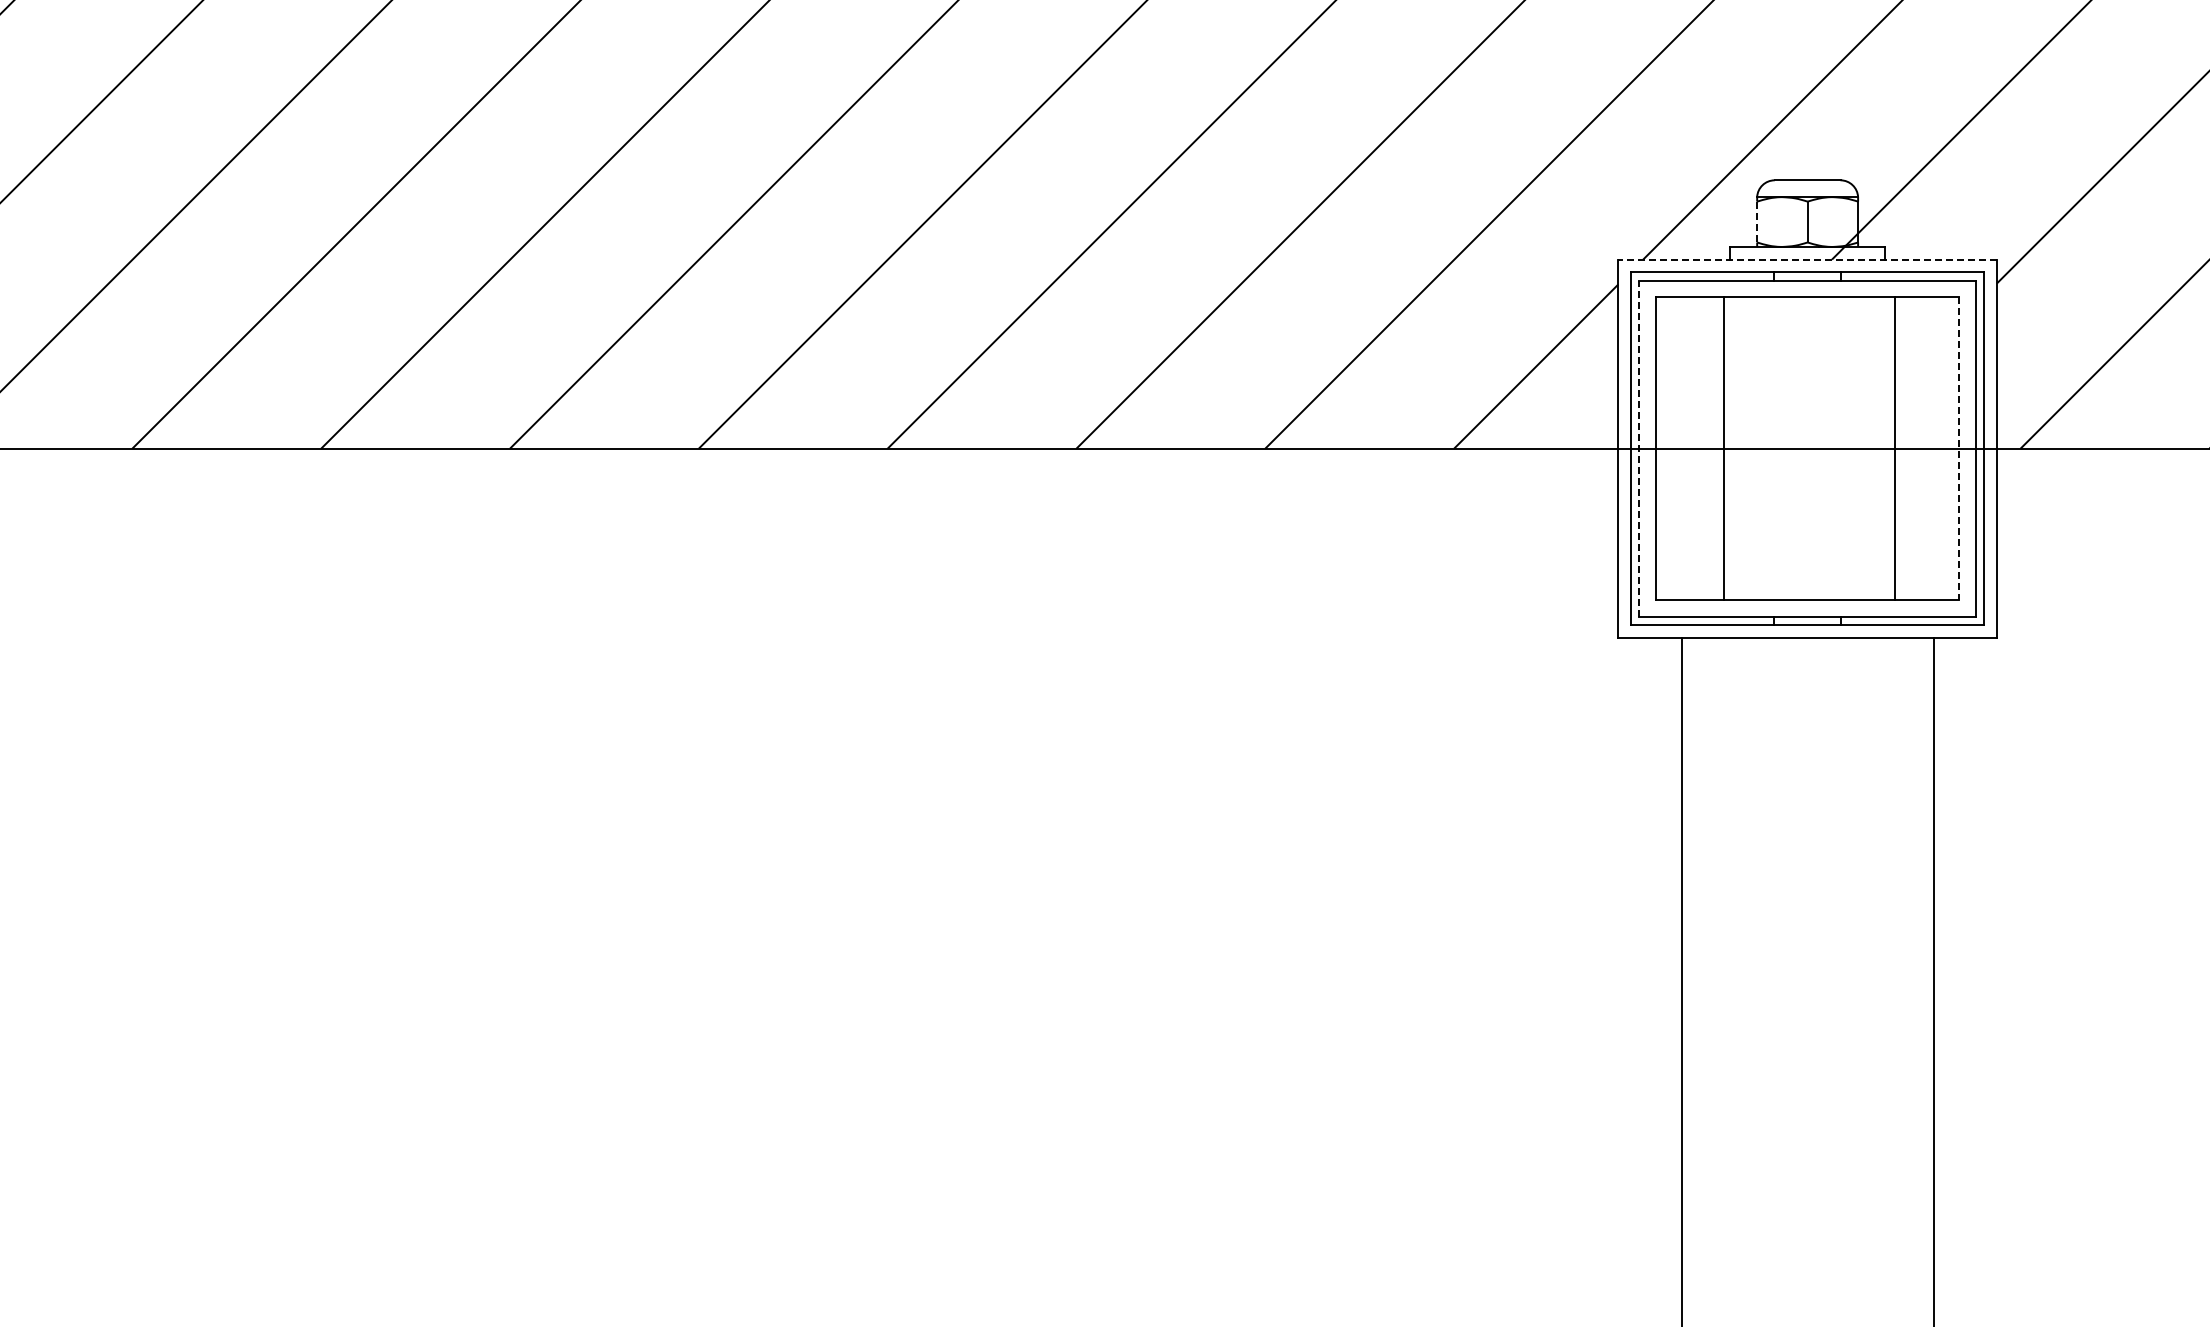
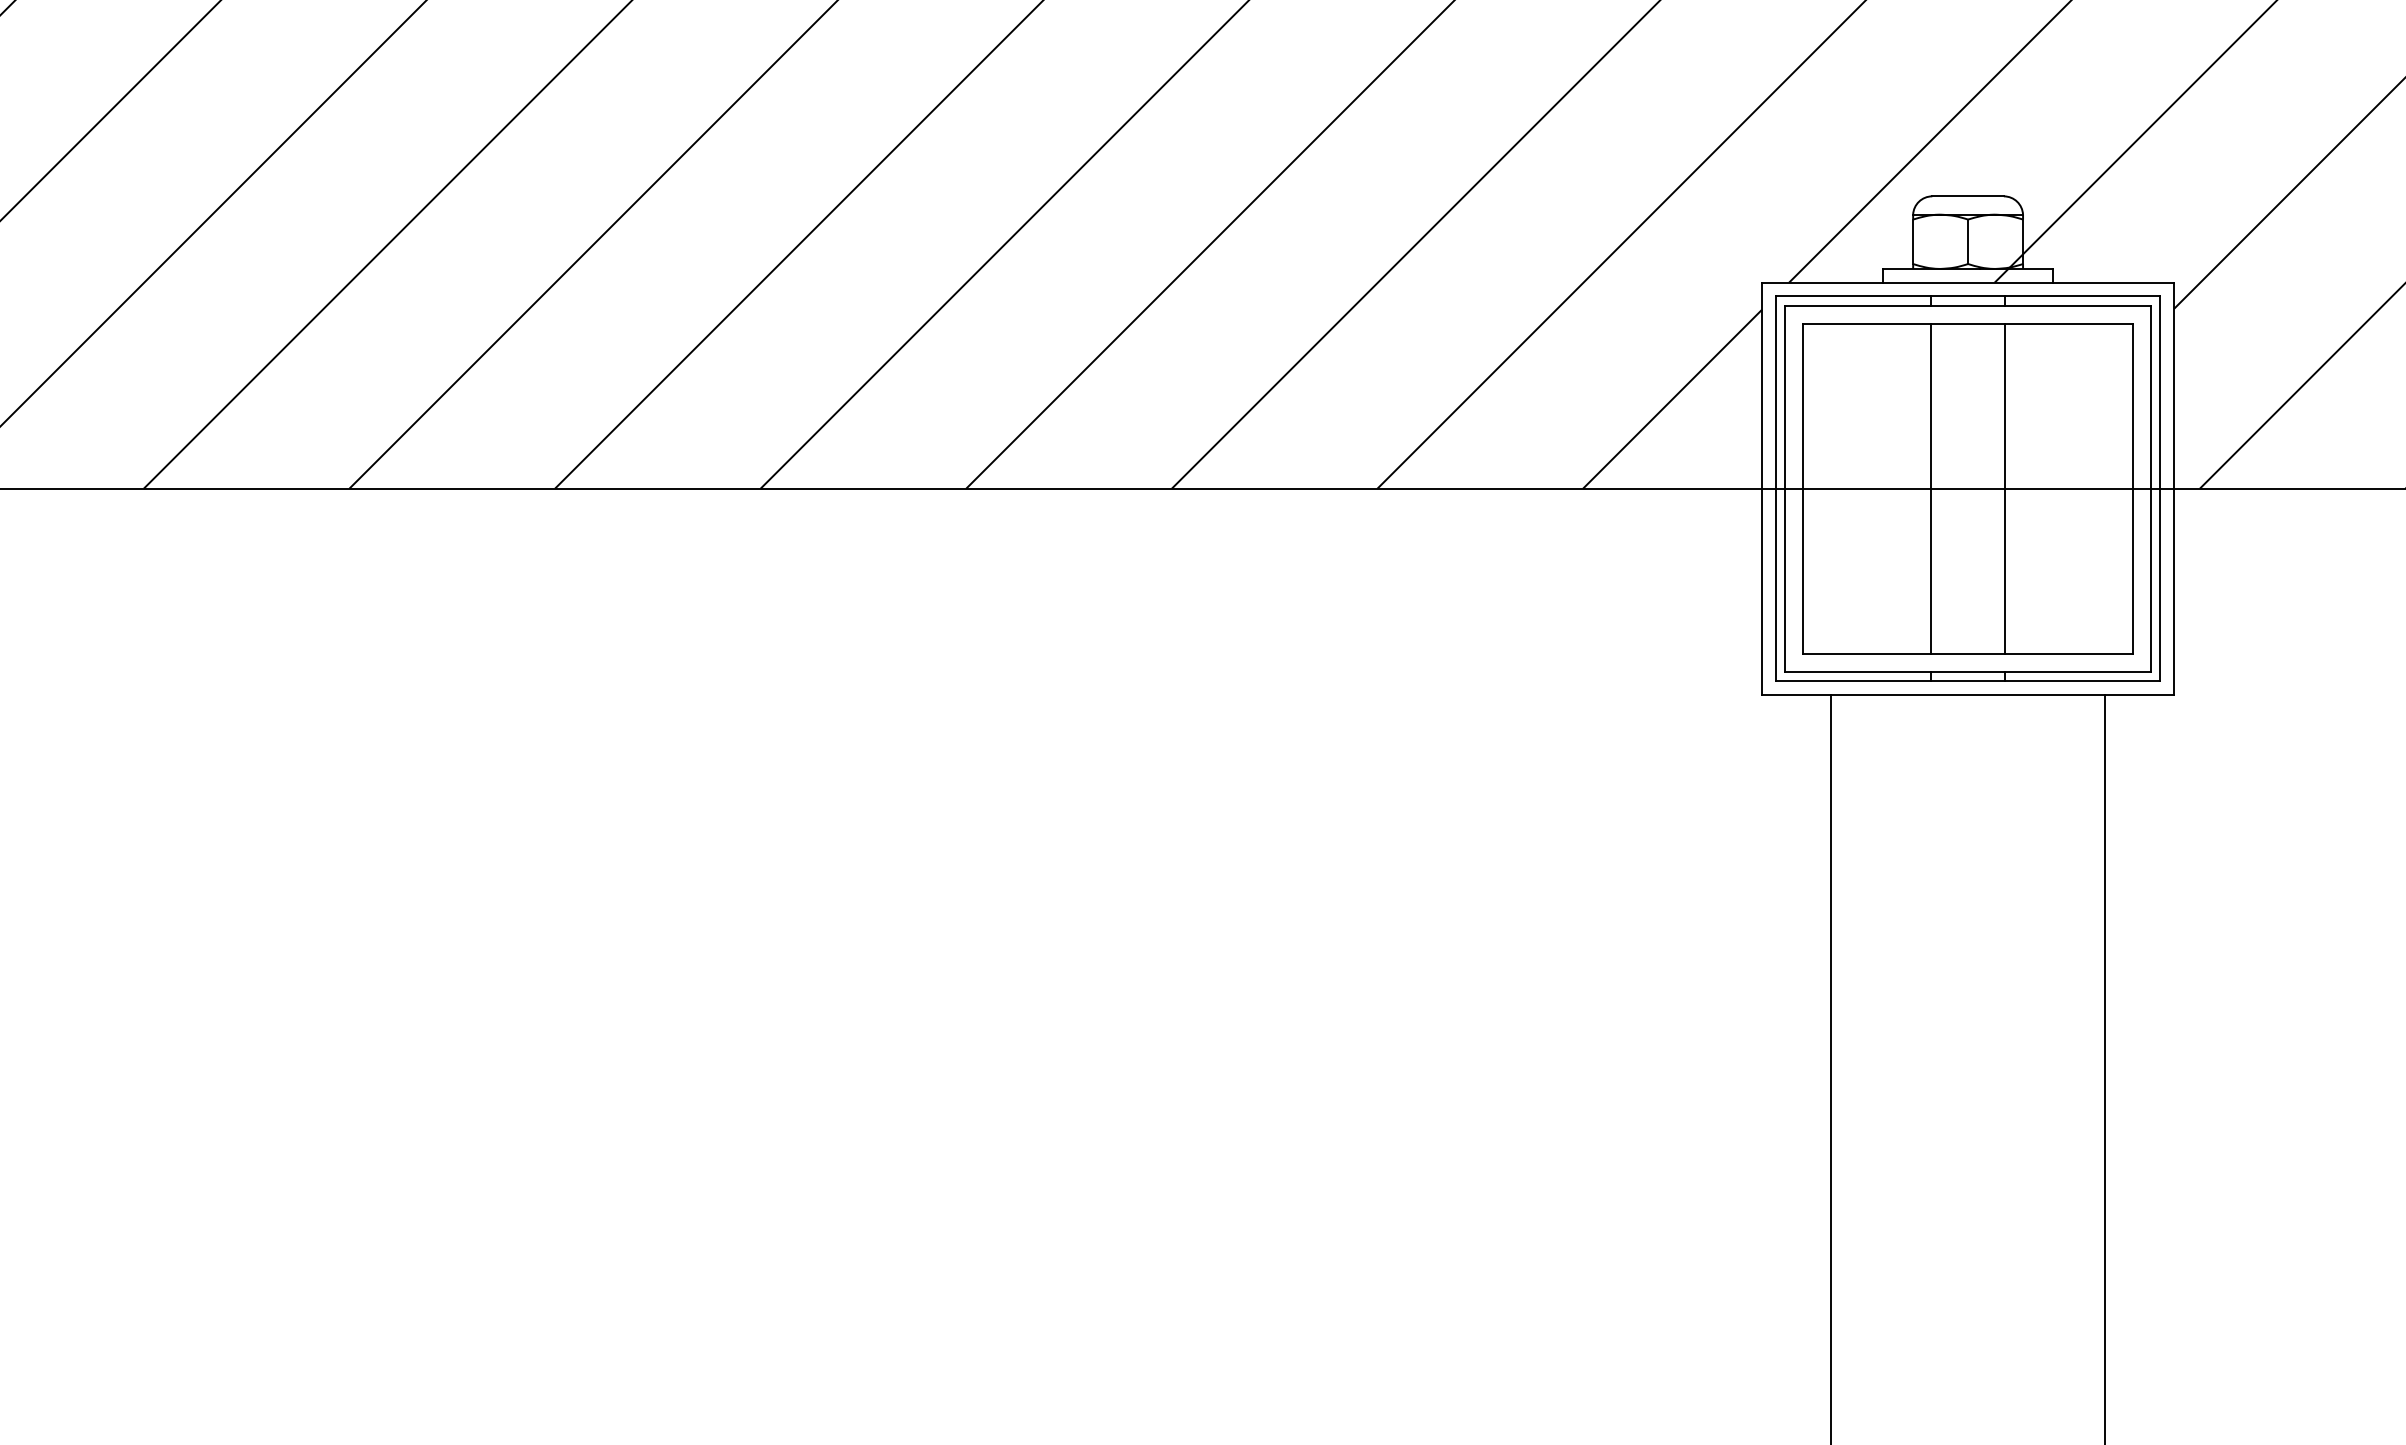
line: (1757, 221) -> (1913, 241), dashed -> solid
line: (1807, 259) -> (1967, 282), dashed -> solid
line: (1639, 448) -> (1785, 488), dashed -> solid
line: (1724, 448) -> (1932, 488), moved
line: (1895, 448) -> (2004, 488), moved
line: (1959, 449) -> (2133, 489), dashed -> solid

